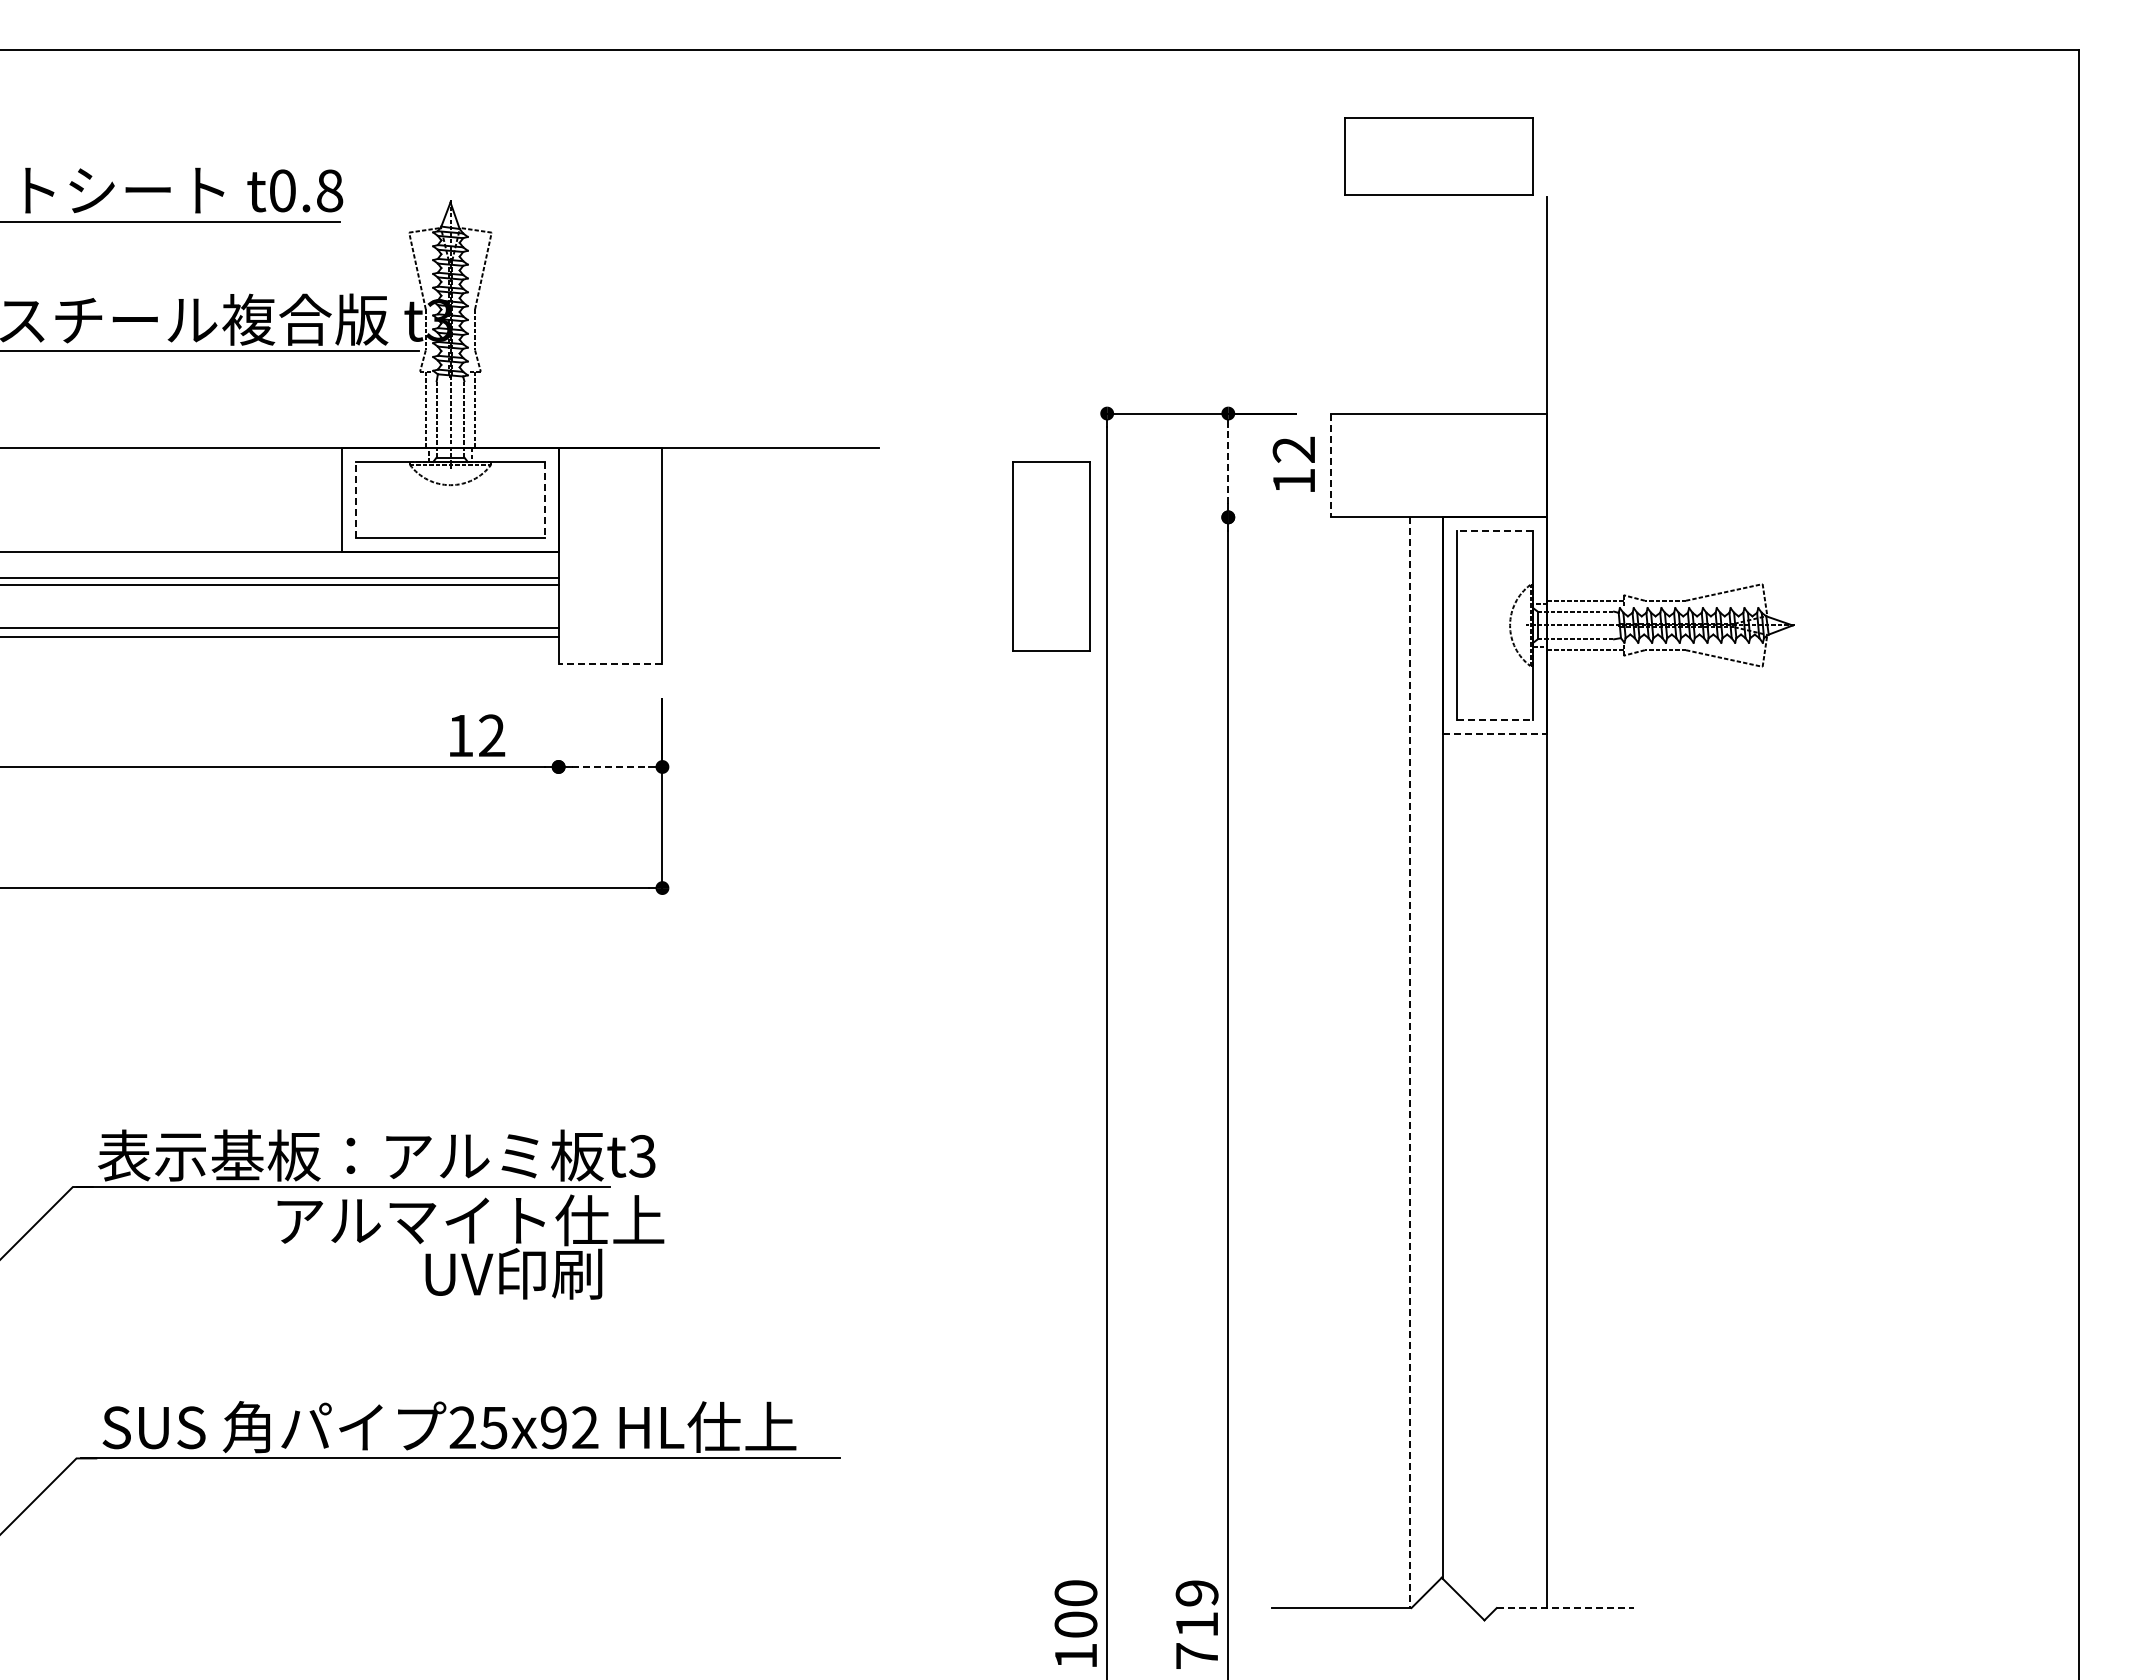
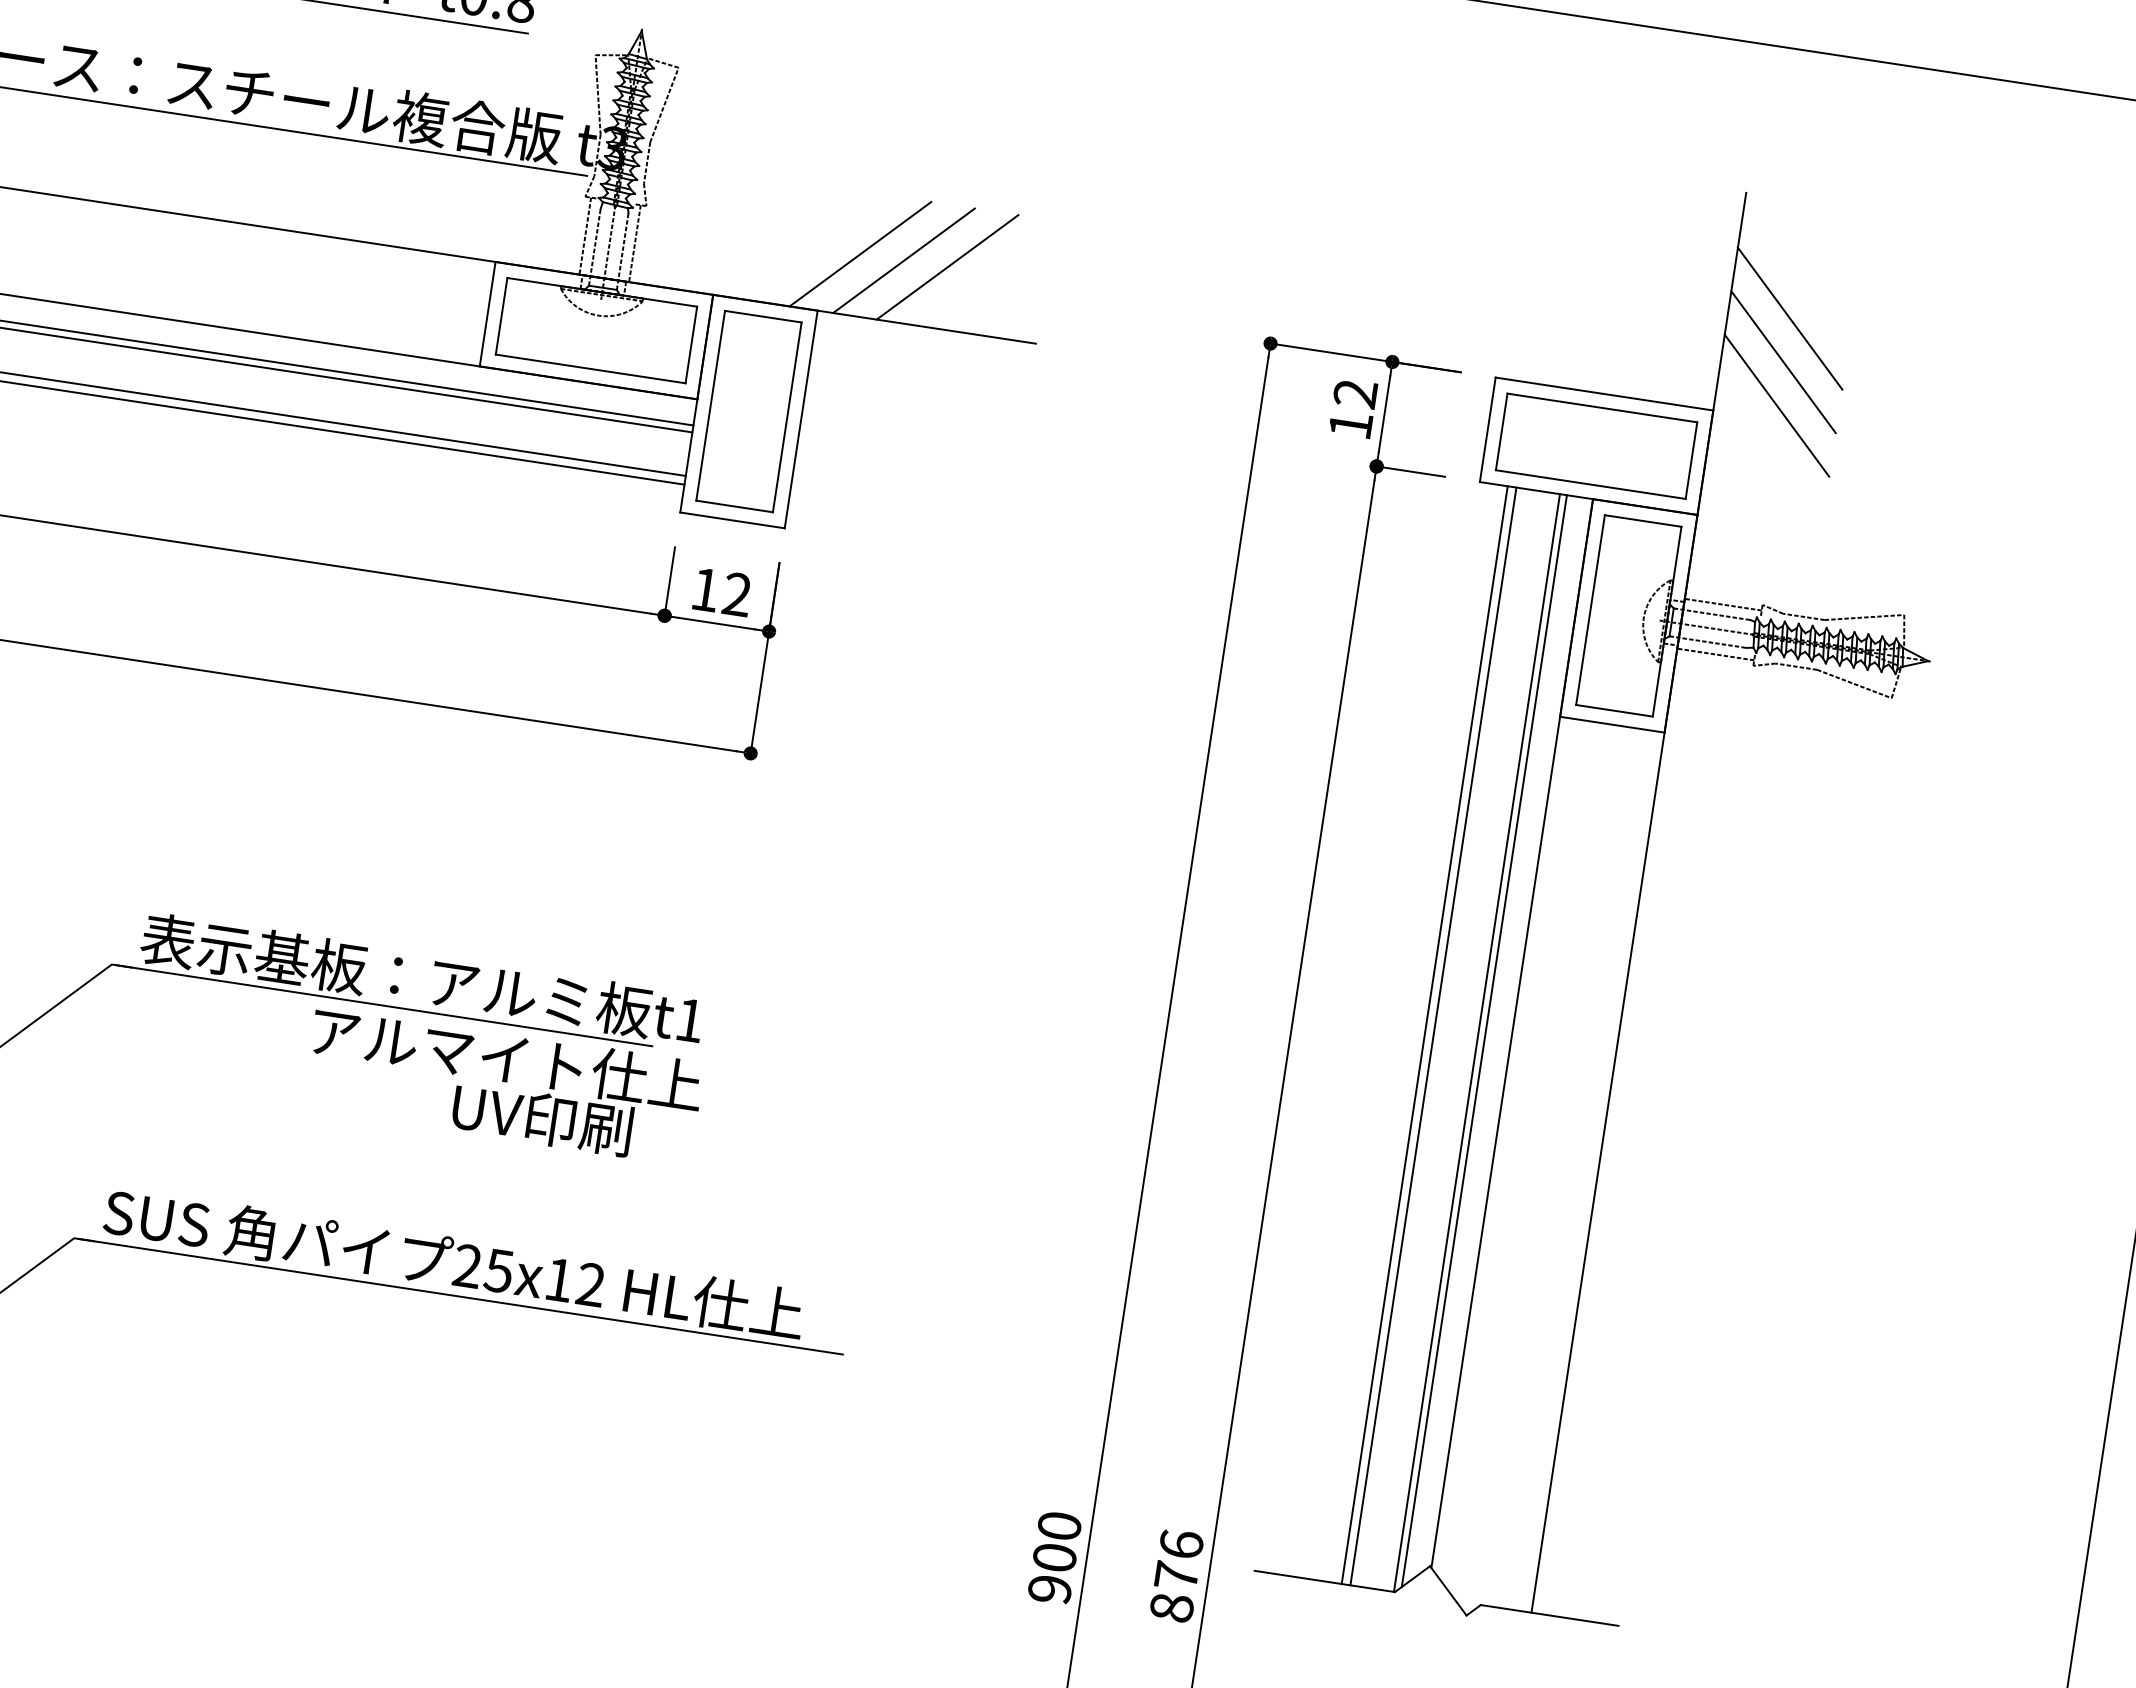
part: (1438, 156) -> (1596, 446), moved
line: (1608, 312) -> (1790, 318), added
line: (1608, 356) -> (1783, 362), added
line: (695, 386) -> (860, 253), added
line: (738, 386) -> (903, 260), added
line: (782, 386) -> (947, 266), added
line: (1608, 399) -> (1777, 405), added
text: (1293, 463) -> (1352, 407), moved
line: (1228, 464) -> (1384, 413), dashed -> solid
line: (1330, 465) -> (1487, 429), dashed -> solid
line: (356, 499) -> (501, 315), dashed -> solid
line: (544, 500) -> (690, 345), dashed -> solid
line: (1262, 517) -> (1411, 471), added
line: (1494, 531) -> (1642, 521), dashed -> solid
part: (1051, 556) -> (748, 411), moved
line: (610, 664) -> (732, 520), dashed -> solid
line: (1495, 719) -> (1614, 710), dashed -> solid
line: (558, 732) -> (669, 581), added
line: (1495, 733) -> (1612, 724), dashed -> solid
text: (477, 735) -> (722, 592), moved
line: (611, 766) -> (717, 623), dashed -> solid
line: (1417, 1059) -> (1484, 1040), added
line: (1358, 1062) -> (1424, 1034), added
line: (1367, 1062) -> (1433, 1036), added
line: (1410, 1063) -> (1476, 1043), dashed -> solid
text: (642, 1156) -> (689, 1020), t3 -> t1
text: (553, 1427) -> (558, 1279), 25x92 -> 25x12
line: (1565, 1608) -> (1549, 1615), dashed -> solid
text: (1196, 1624) -> (1176, 1575), 719 -> 876
text: (1075, 1656) -> (1049, 1589), 100 -> 900

